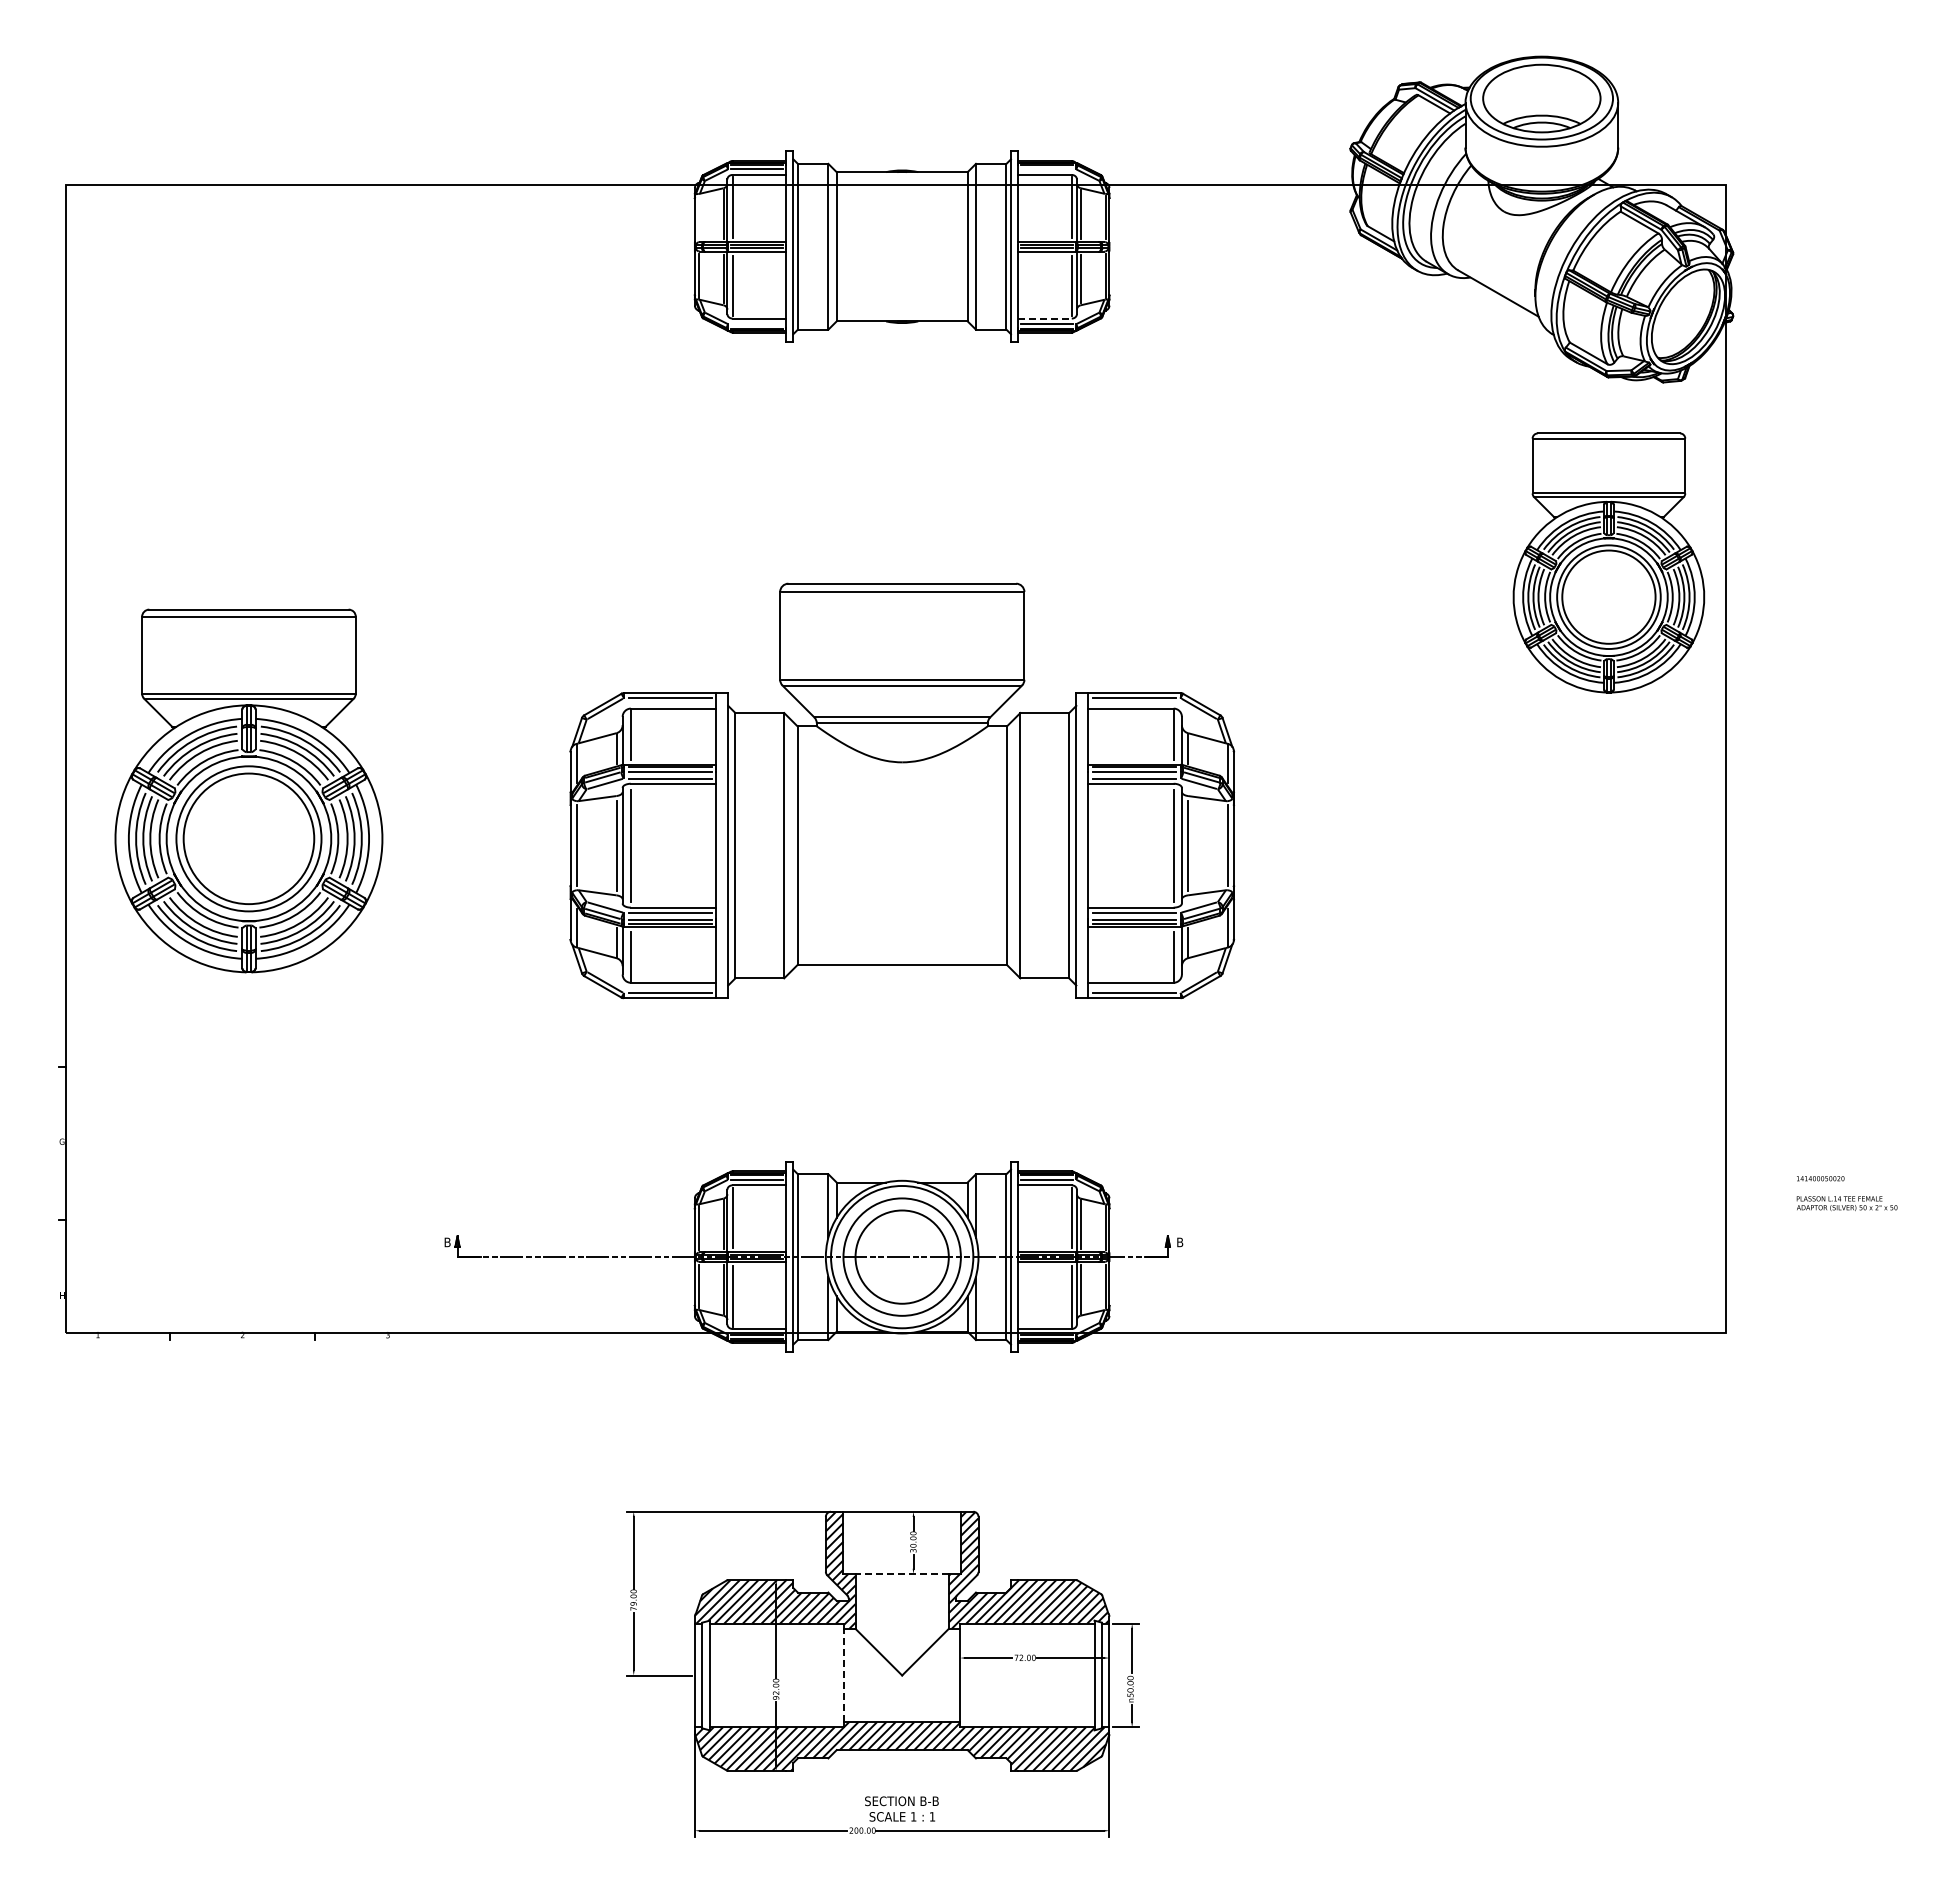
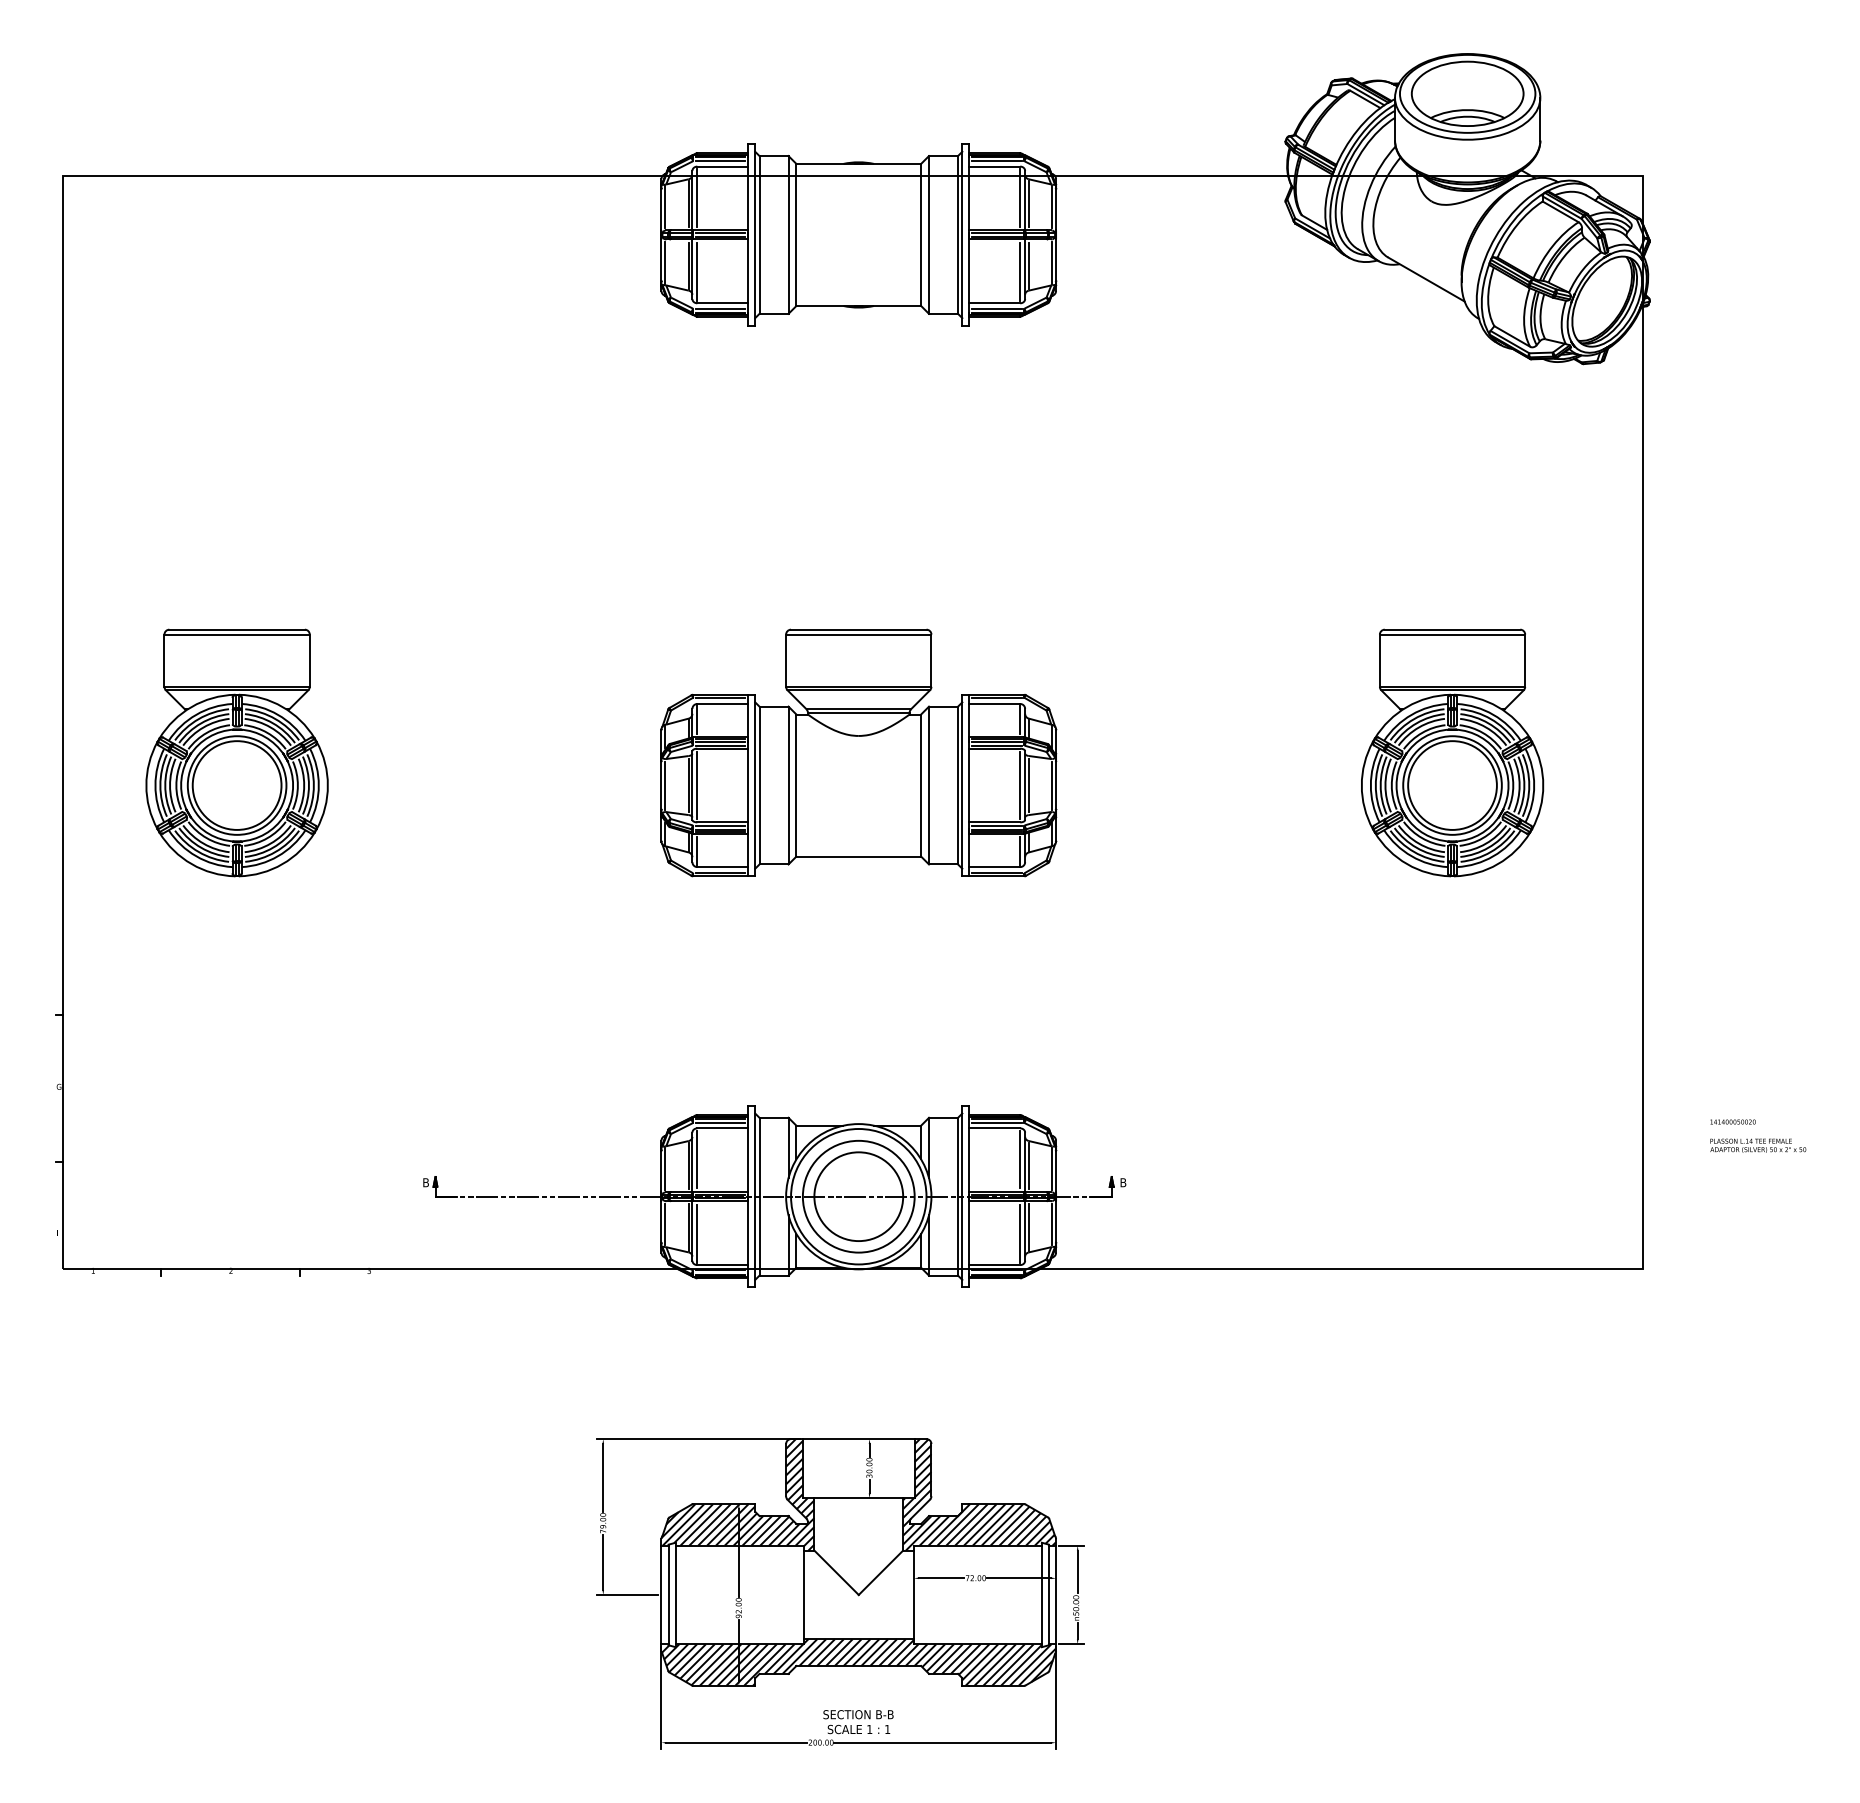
line: (1047, 169) -> (997, 161), added
line: (698, 217) -> (664, 207), added
line: (1045, 318) -> (995, 303), dashed -> solid
line: (757, 324) -> (721, 308), added
part: (1608, 562) -> (1452, 752), moved
part: (249, 790) -> (237, 752), size x0.71
part: (901, 790) -> (858, 752), size x0.62
line: (902, 1573) -> (859, 1497), dashed -> solid
line: (844, 1675) -> (803, 1594), dashed -> solid

